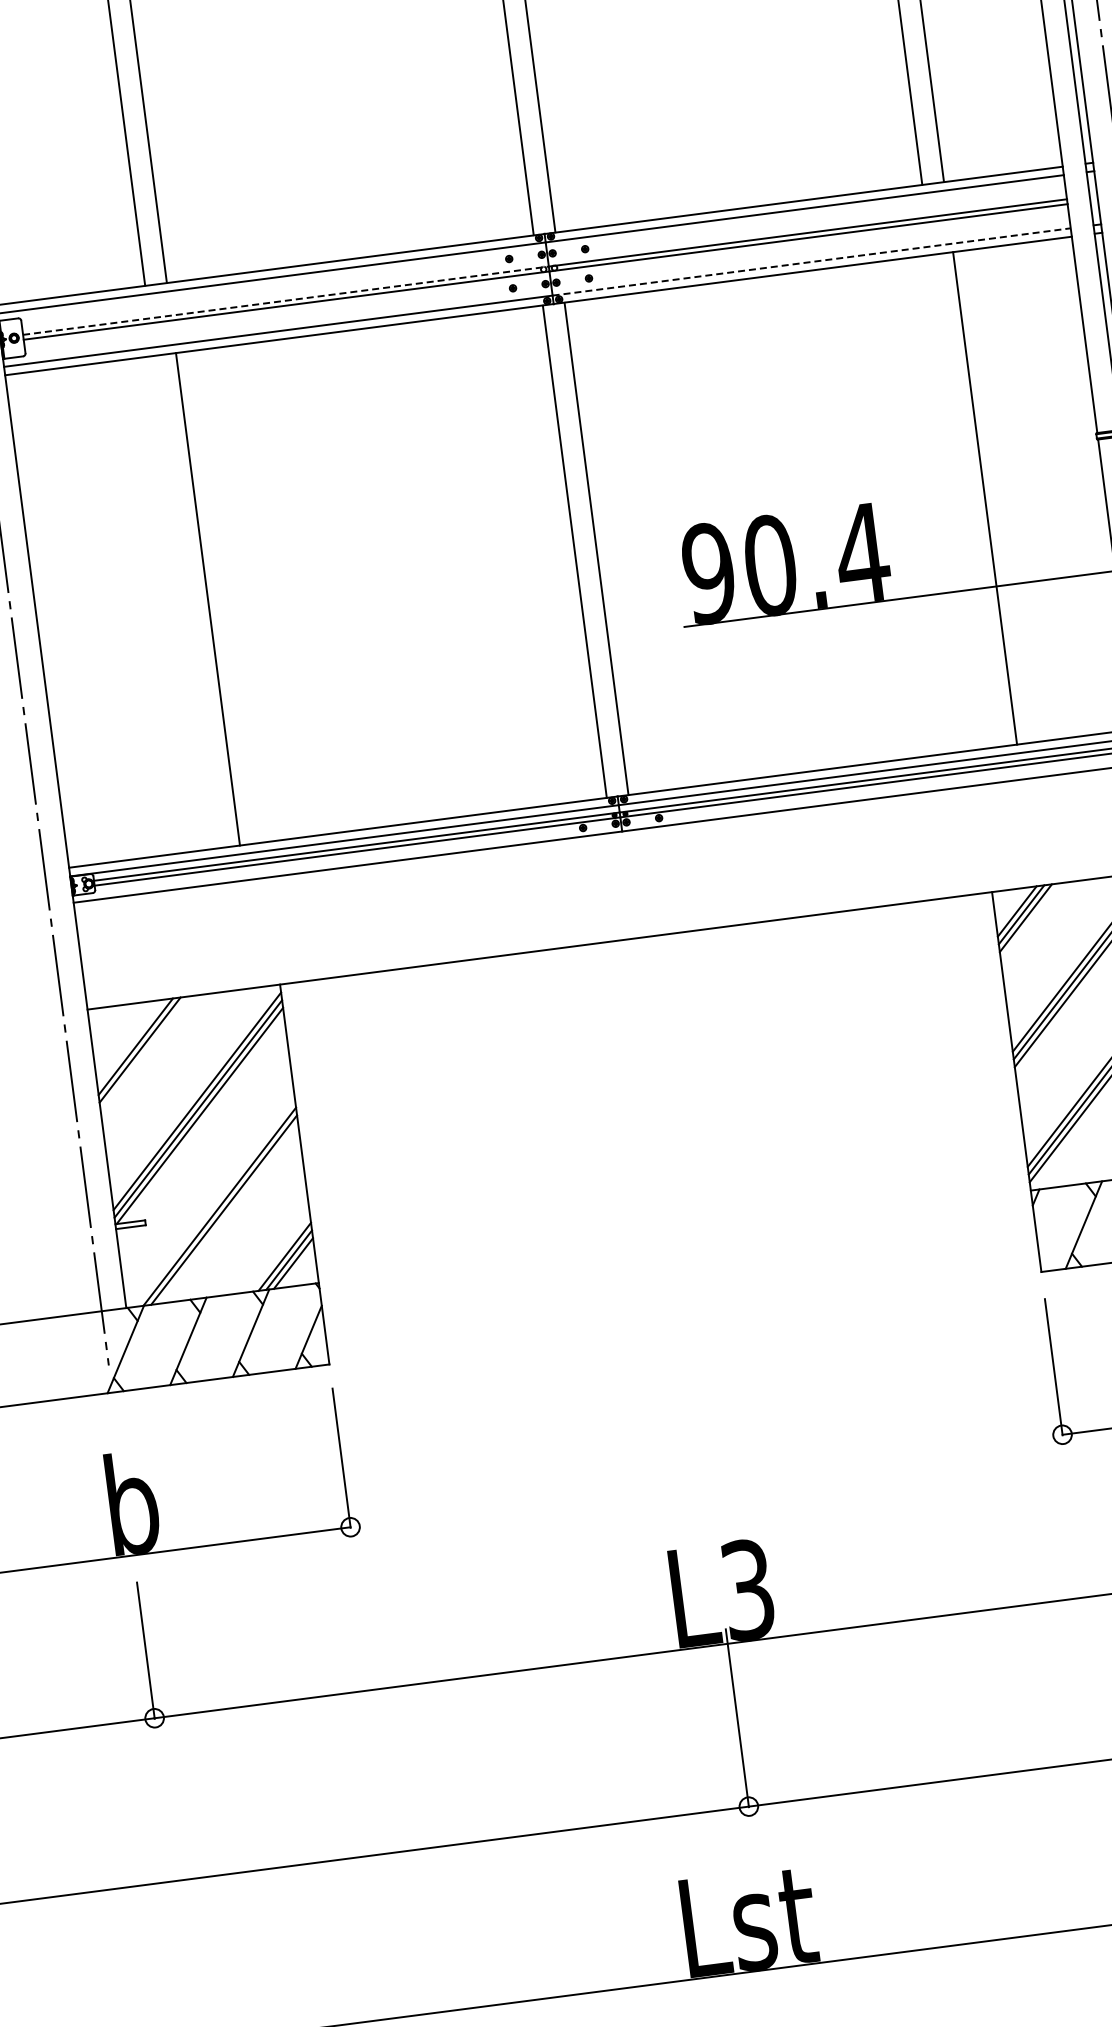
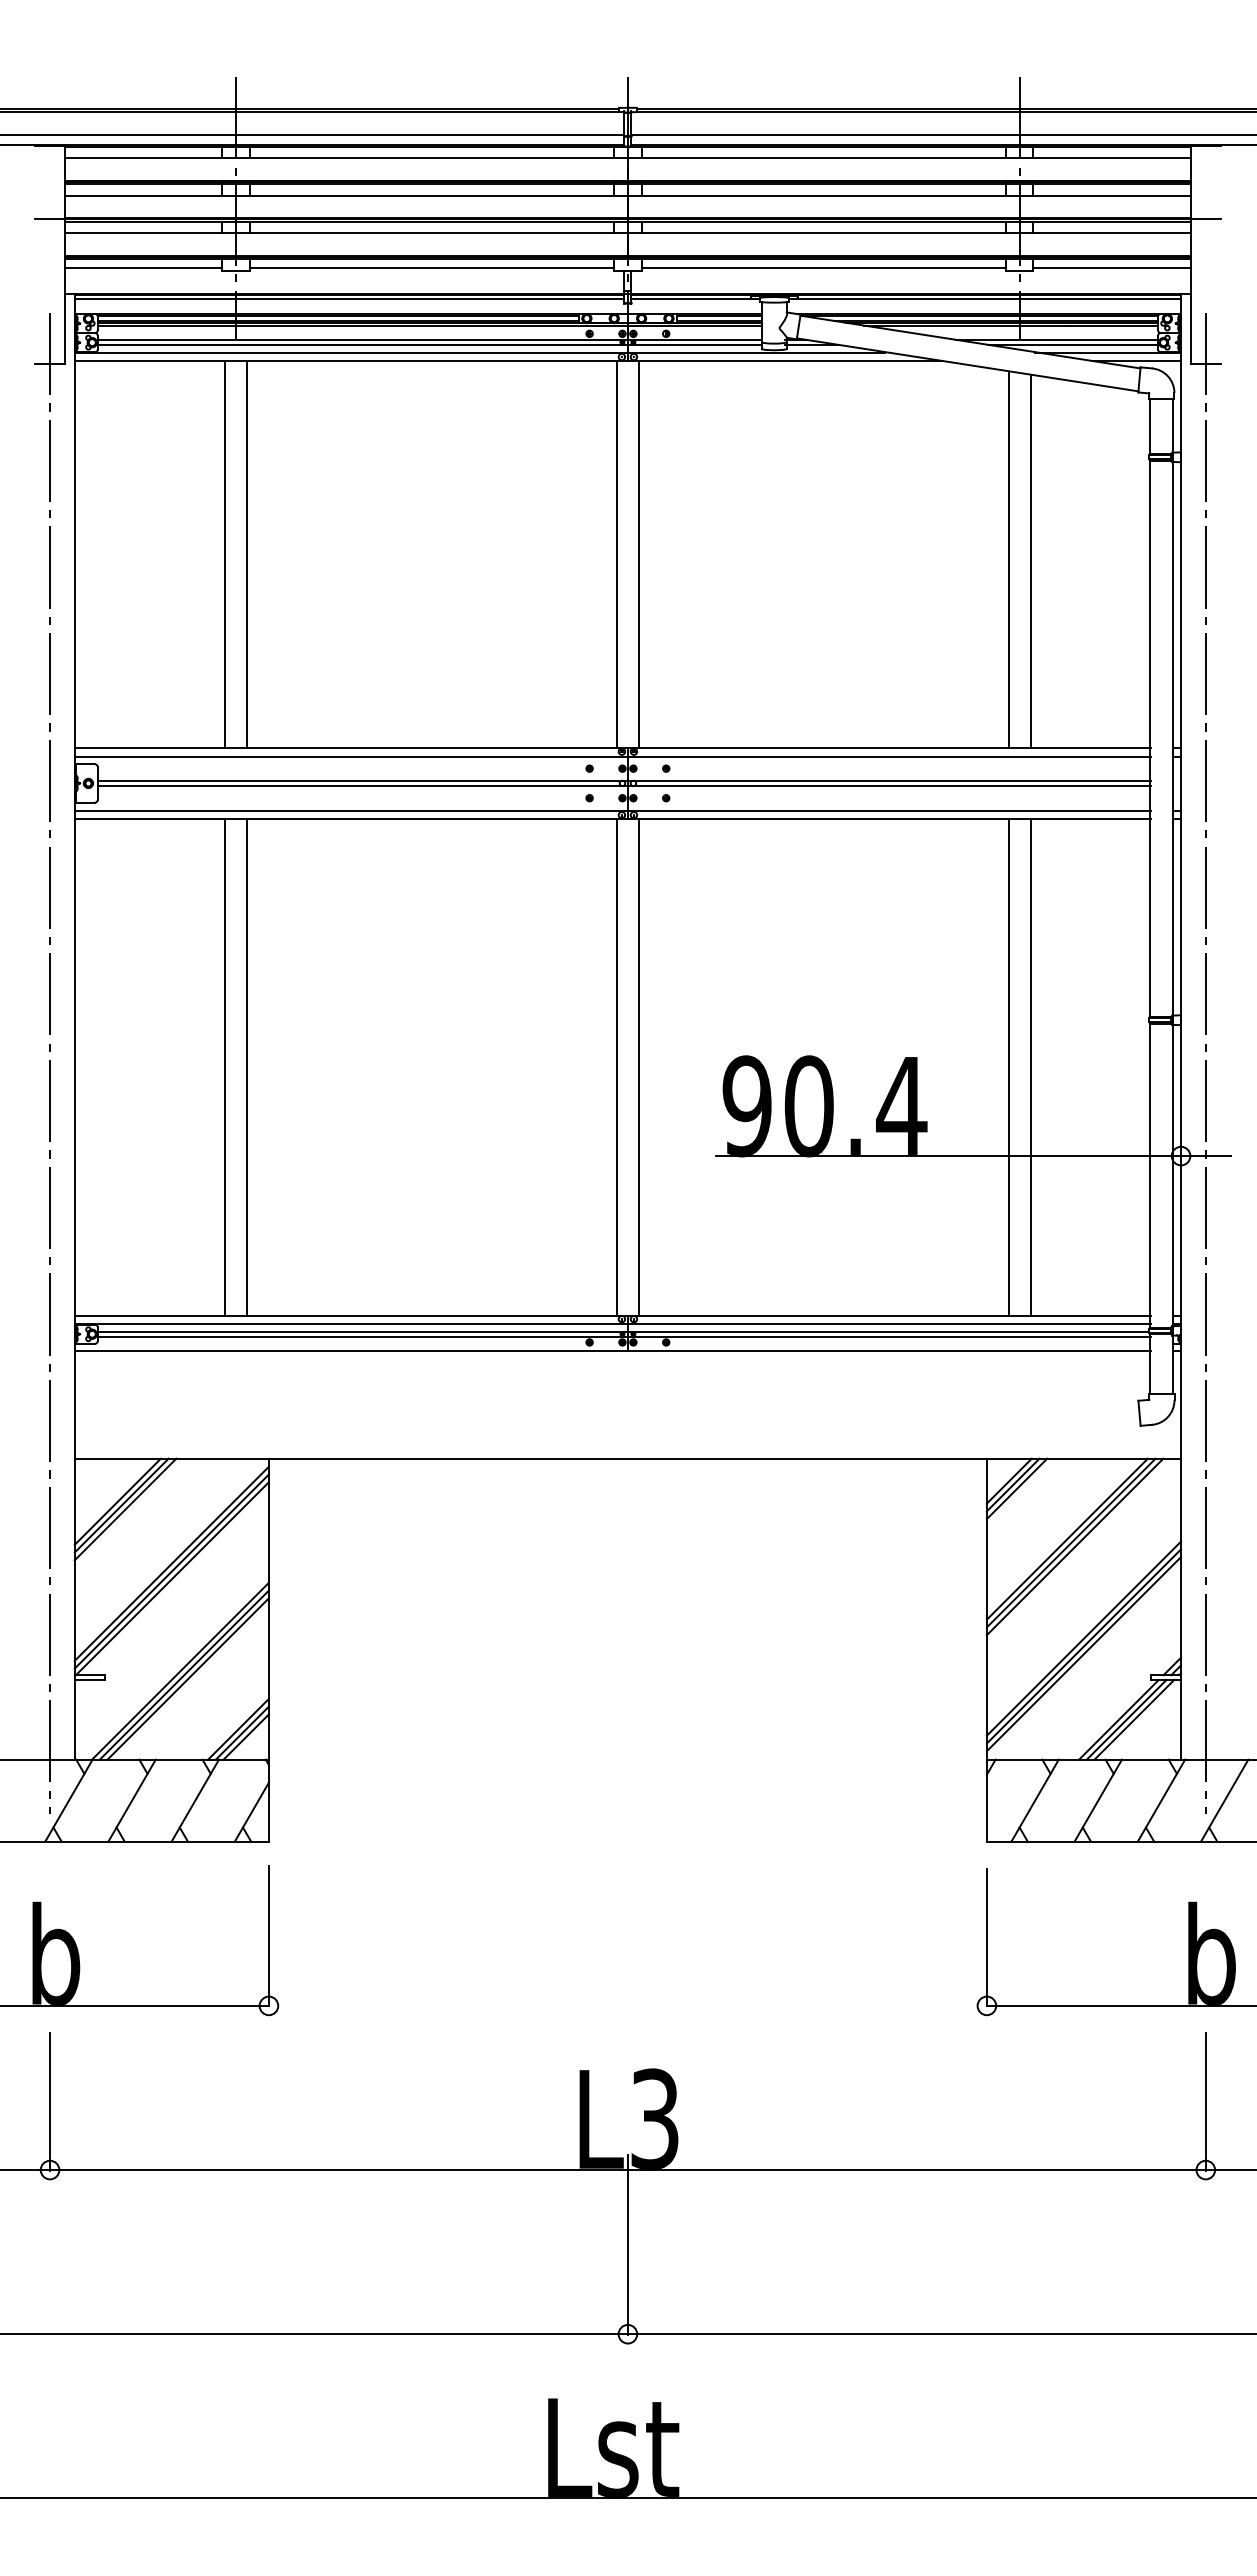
line: (812, 261) -> (889, 810), dashed -> solid
line: (286, 300) -> (363, 781), dashed -> solid
line: (963, 501) -> (1008, 1067), added
line: (186, 602) -> (225, 1067), added
line: (144, 1053) -> (125, 1509), added
line: (227, 1213) -> (187, 1678), added

